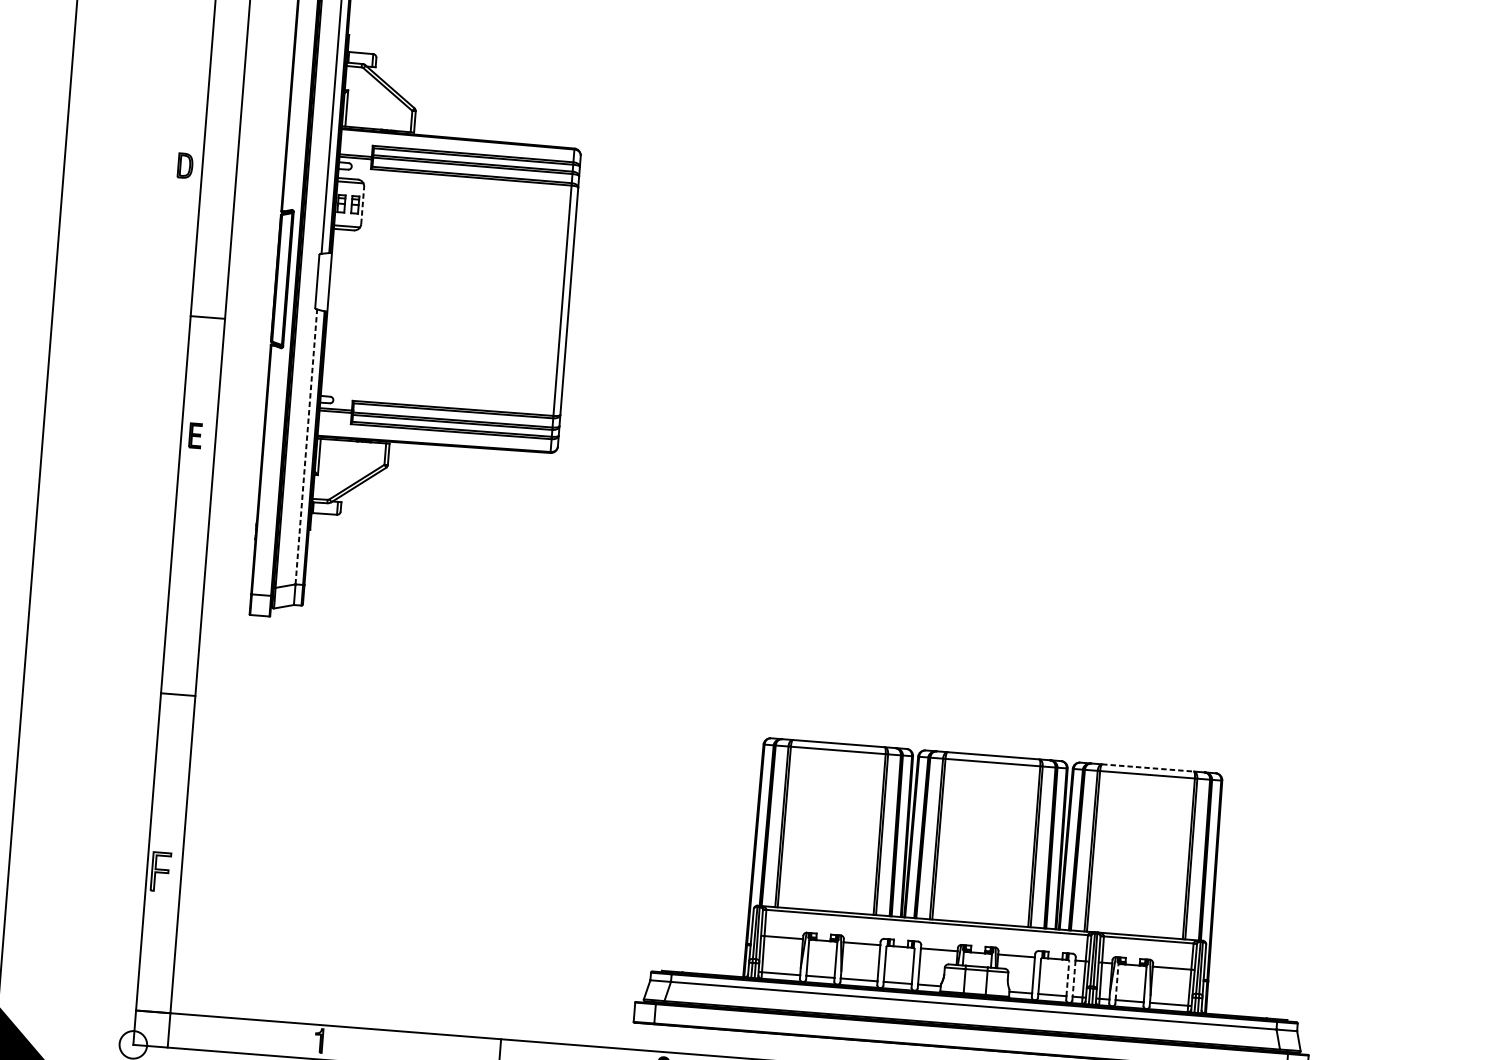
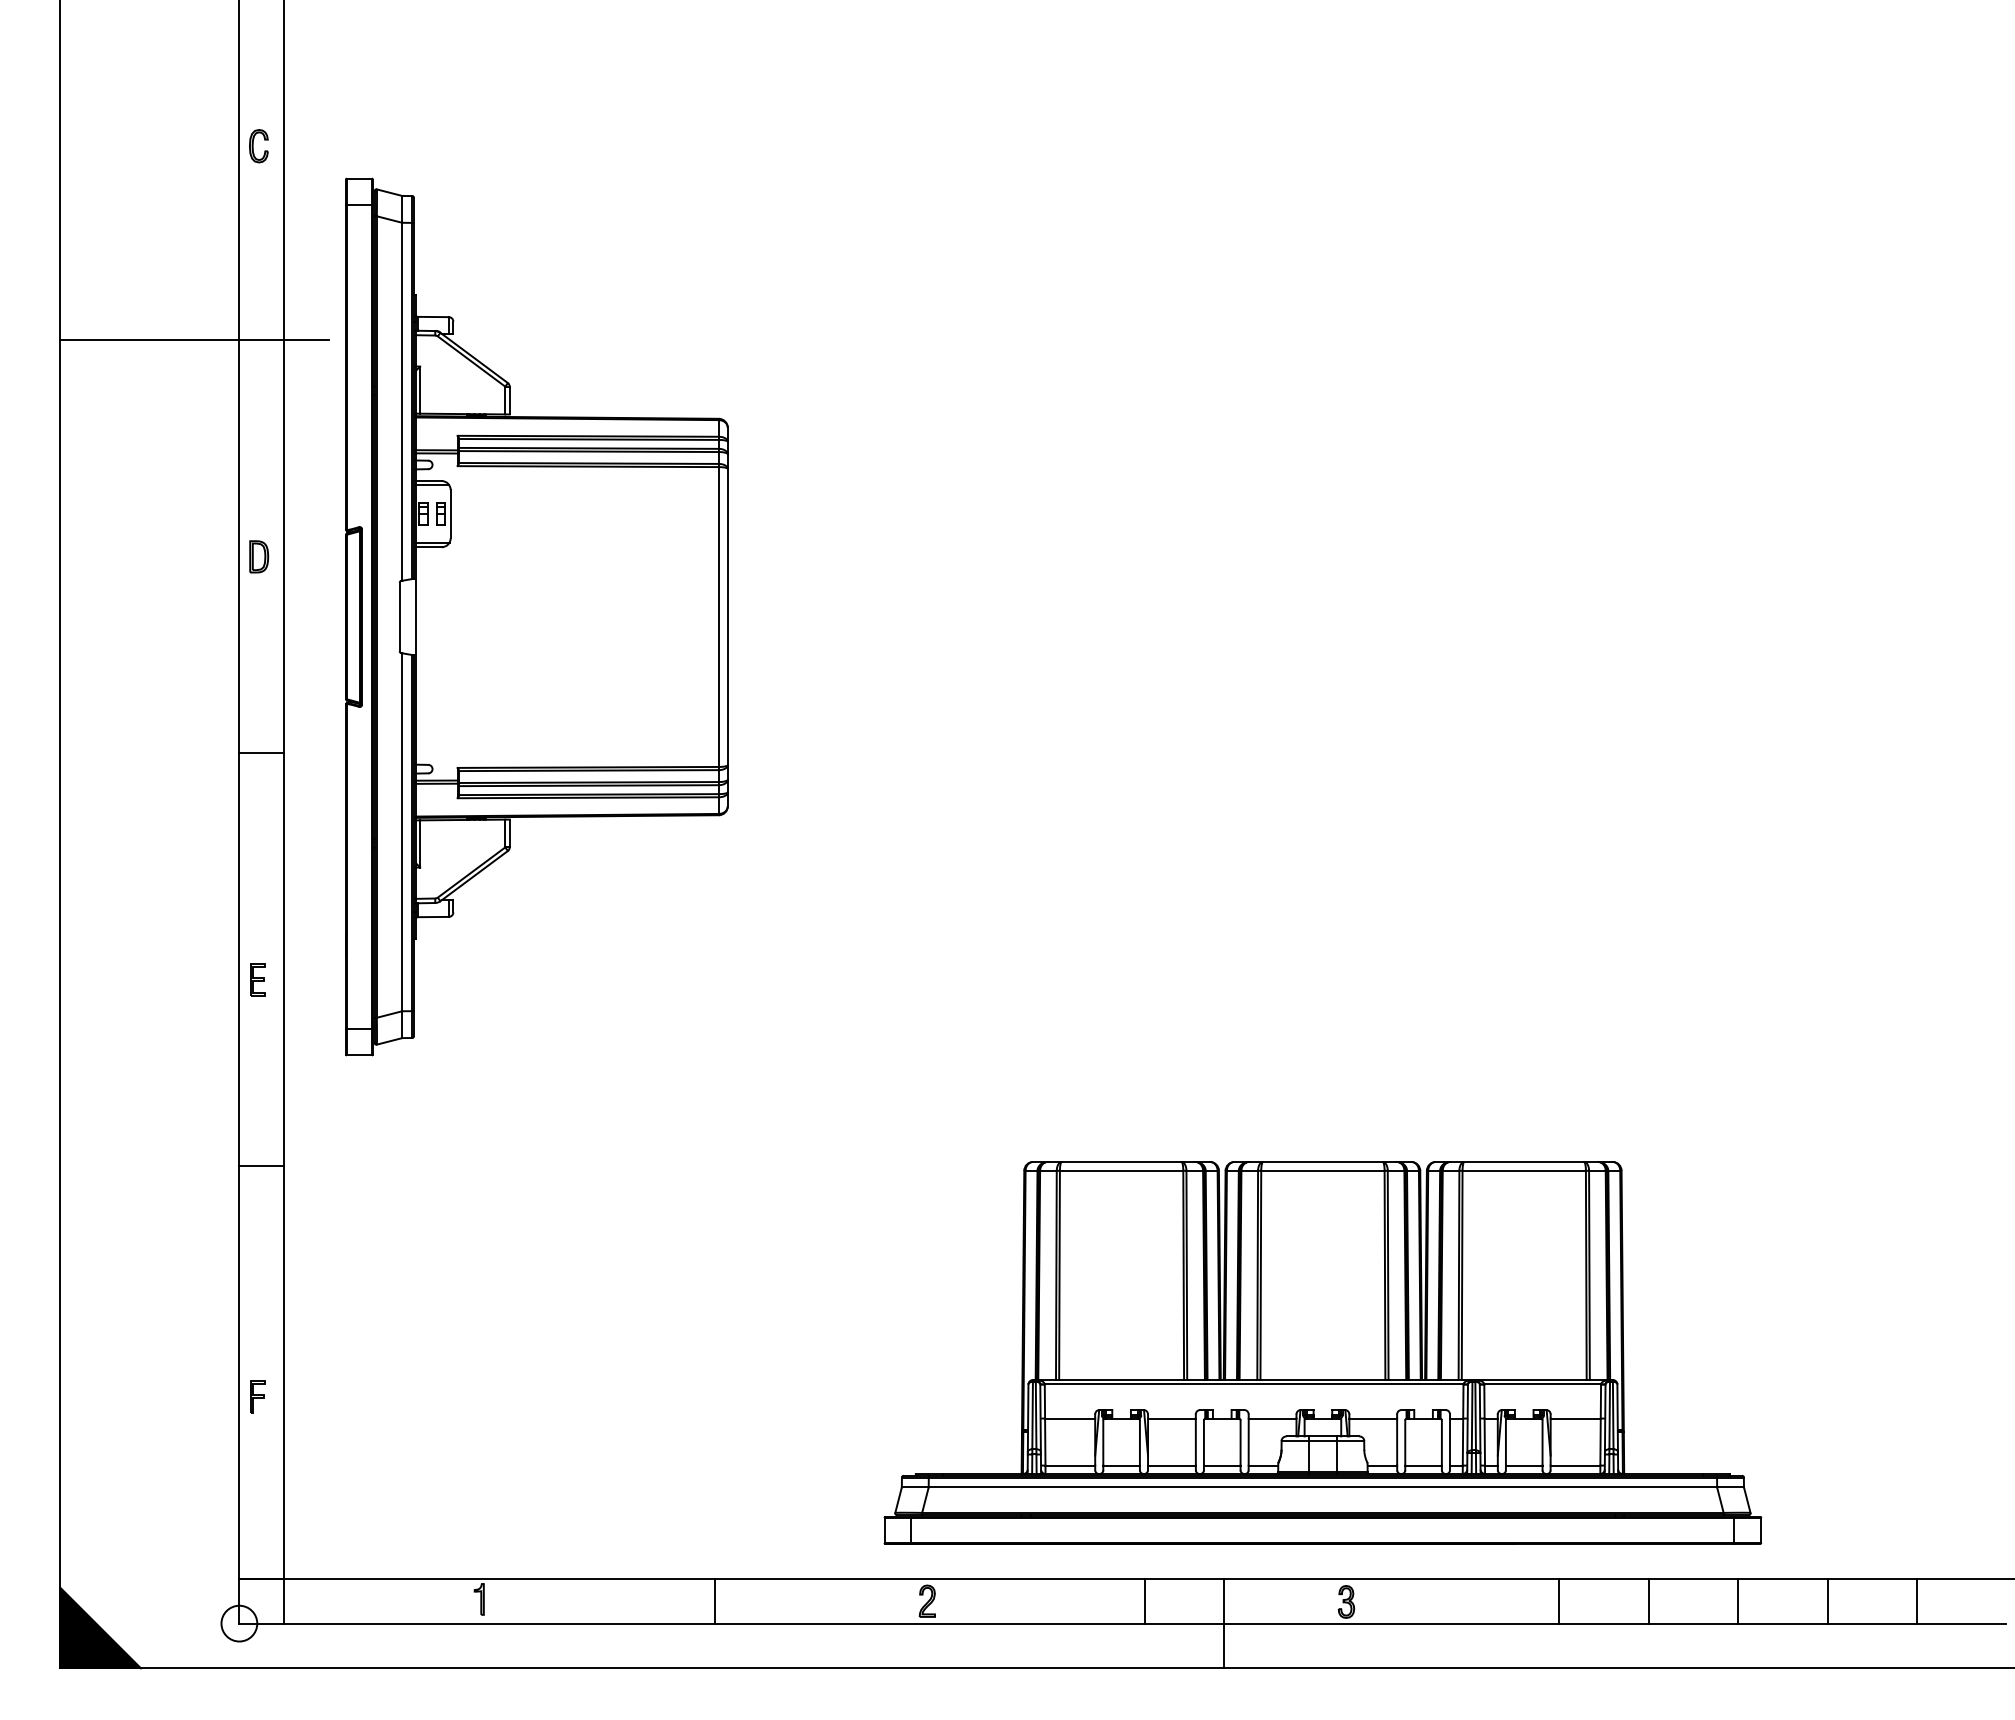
line: (176, 55) -> (194, 339), added
part: (185, 165) -> (259, 556), moved
line: (362, 205) -> (450, 513), dashed -> solid
line: (207, 317) -> (261, 752), moved
part: (195, 435) -> (257, 979), moved
line: (306, 447) -> (402, 832), dashed -> solid
line: (1148, 767) -> (1524, 1161), dashed -> solid
part: (161, 871) -> (257, 1396), size x0.62
line: (1067, 978) -> (1441, 1442), dashed -> solid
line: (1074, 978) -> (1450, 1442), dashed -> solid
line: (1116, 982) -> (1505, 1442), dashed -> solid

